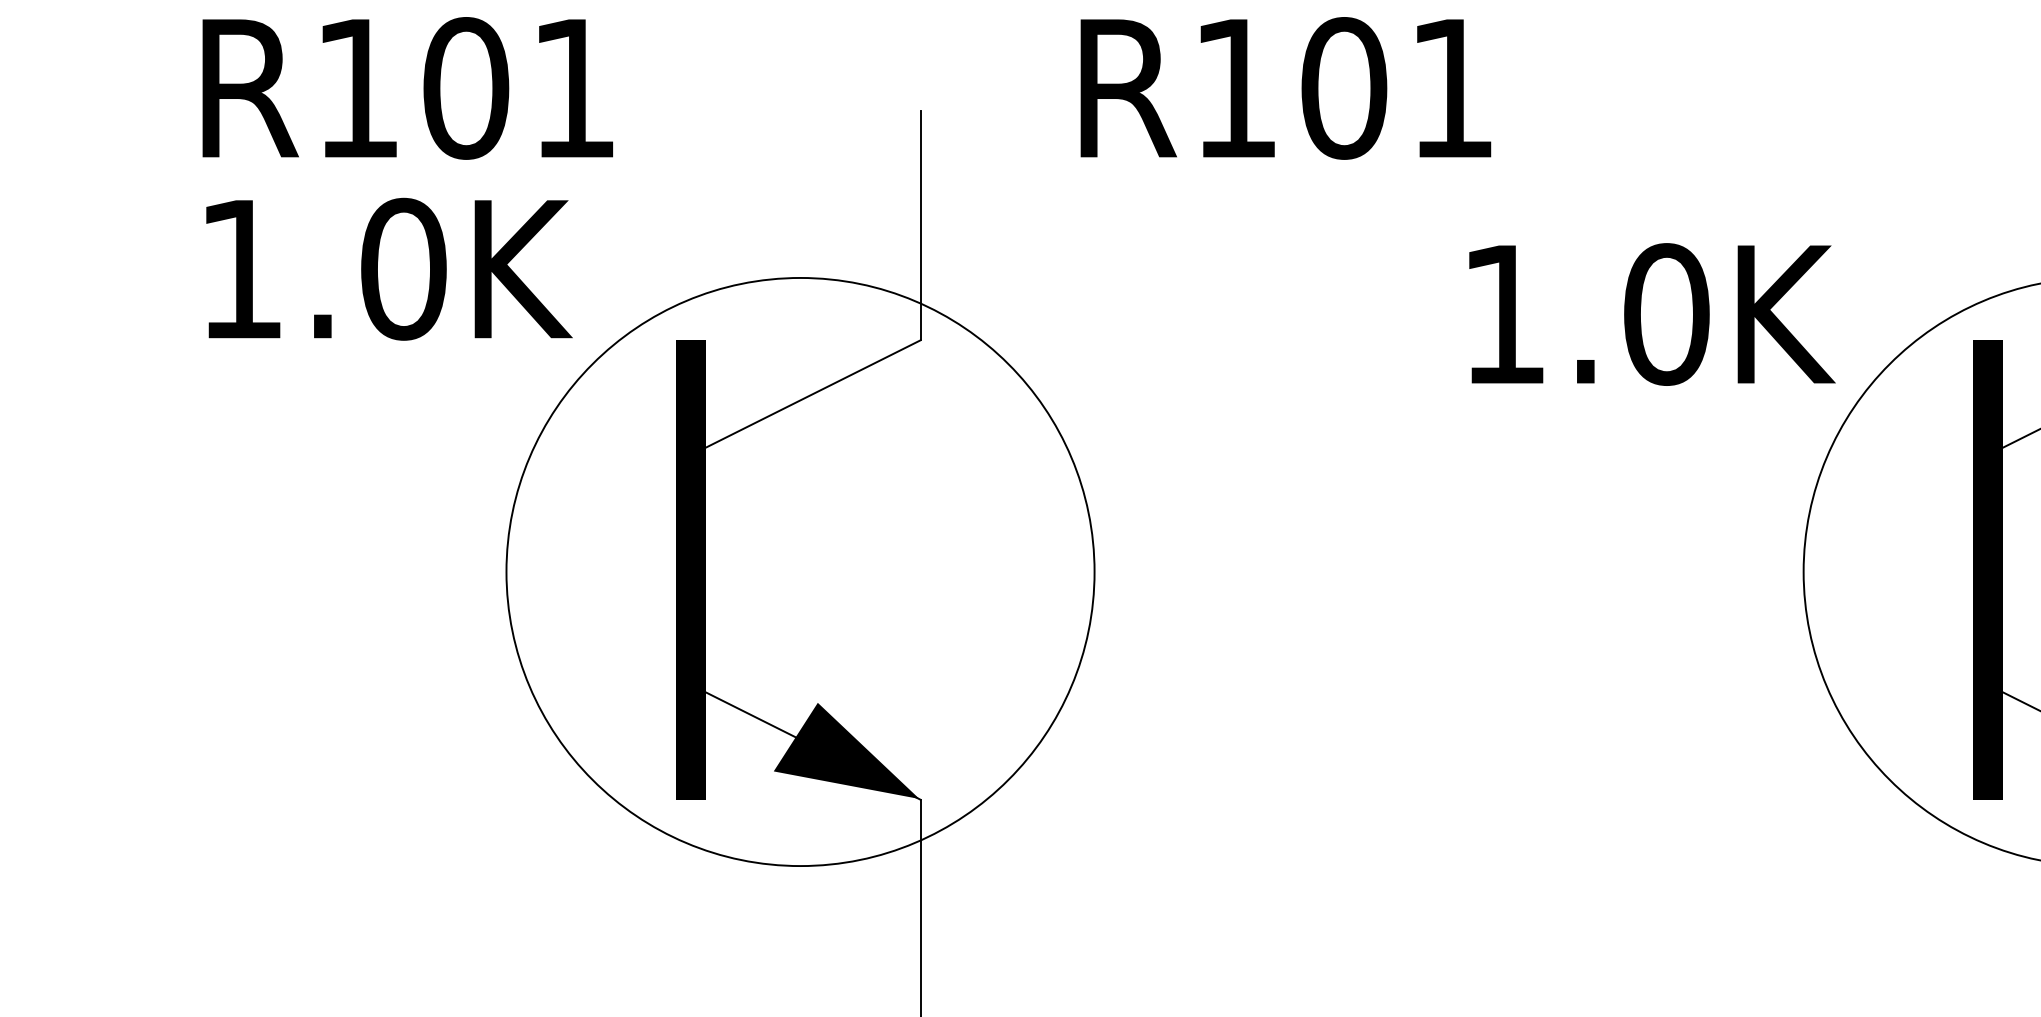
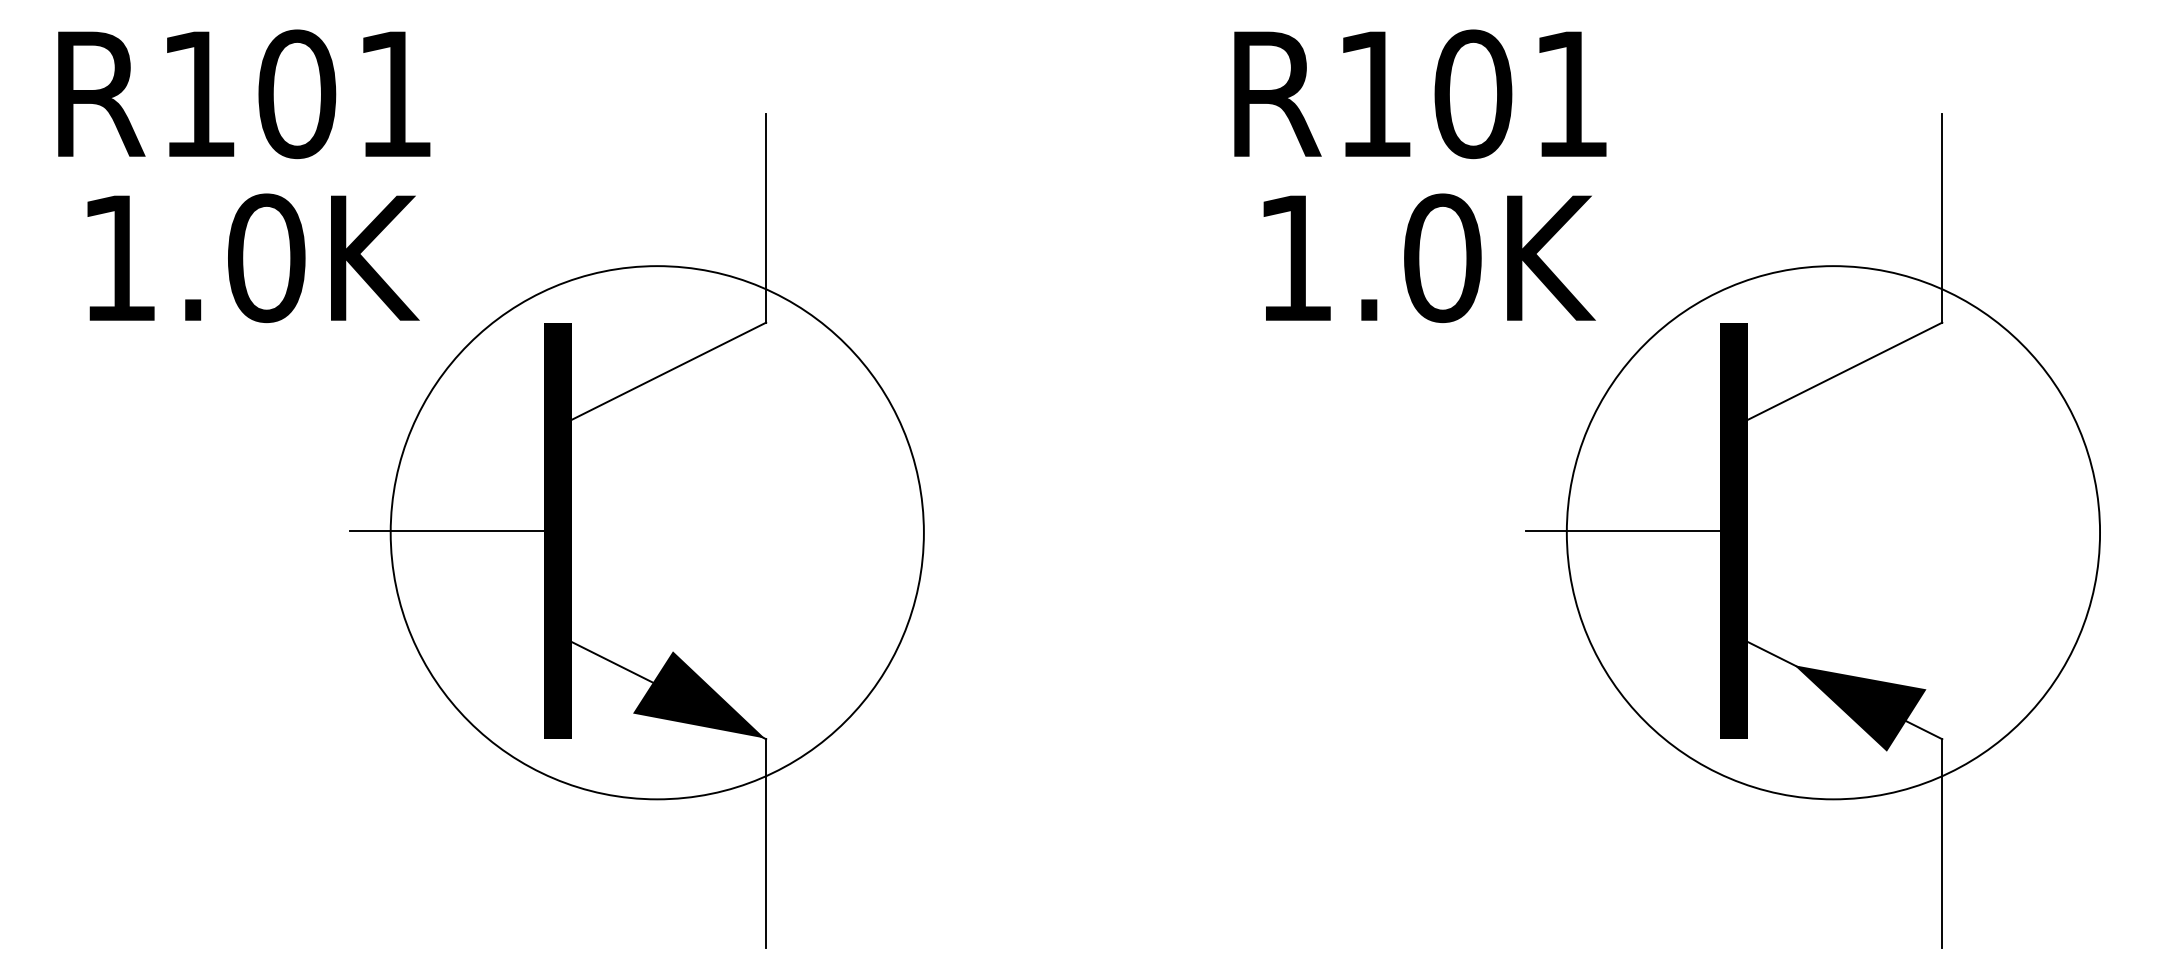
text: (408, 88) -> (244, 94), moved
text: (1286, 88) -> (1420, 94), moved
text: (389, 268) -> (253, 257), moved
text: (1652, 313) -> (1429, 257), moved
line: (575, 569) -> (453, 530), added
line: (1872, 569) -> (1629, 530), added

